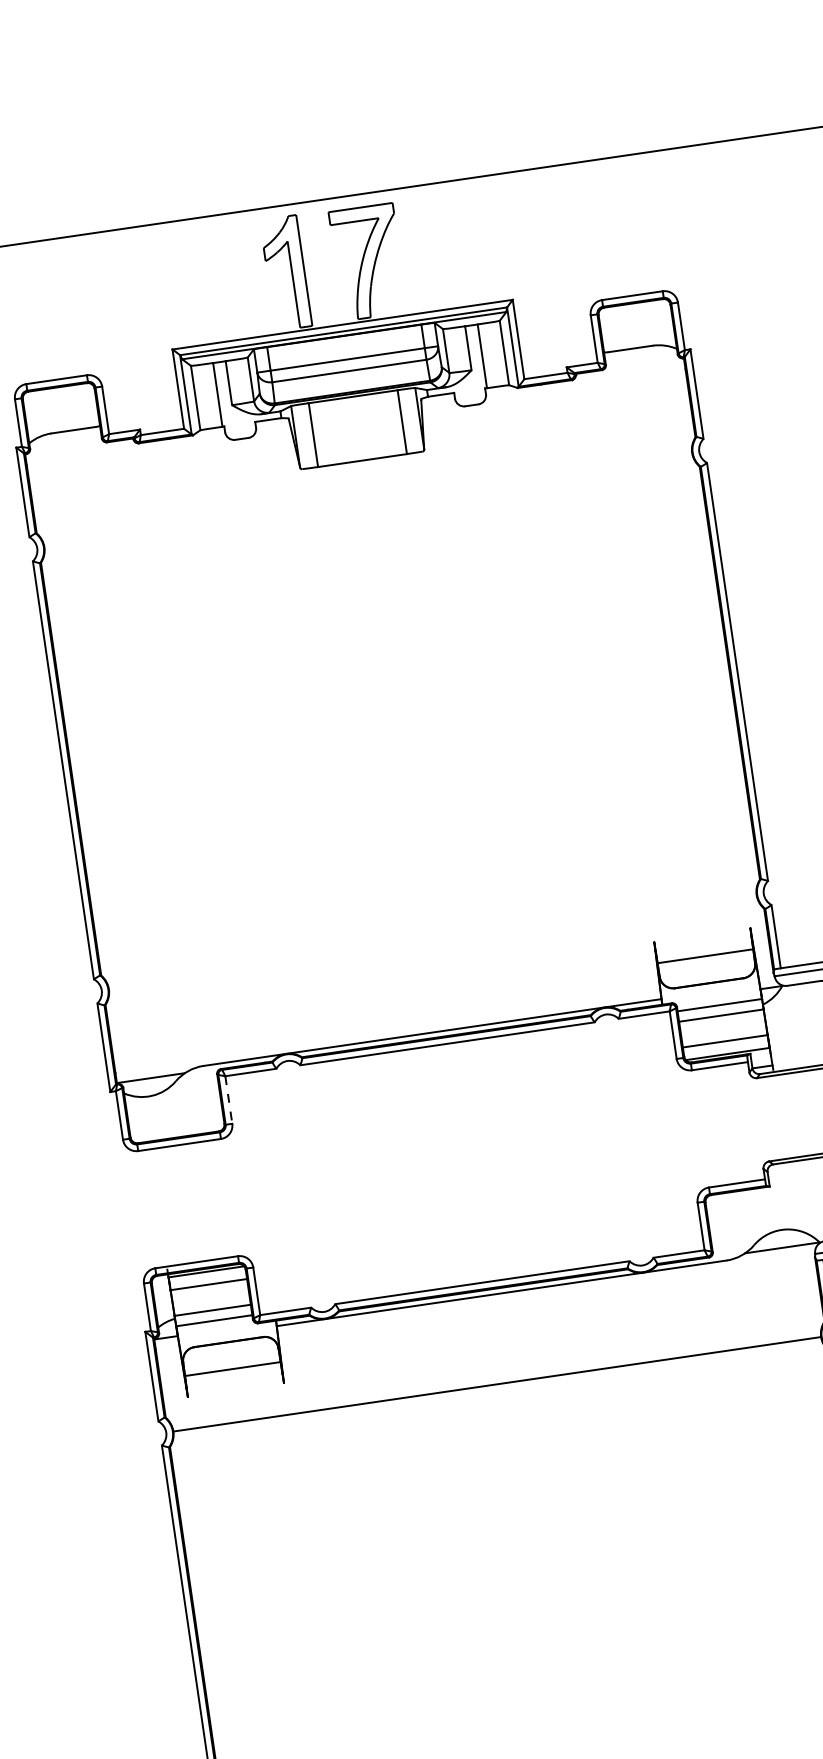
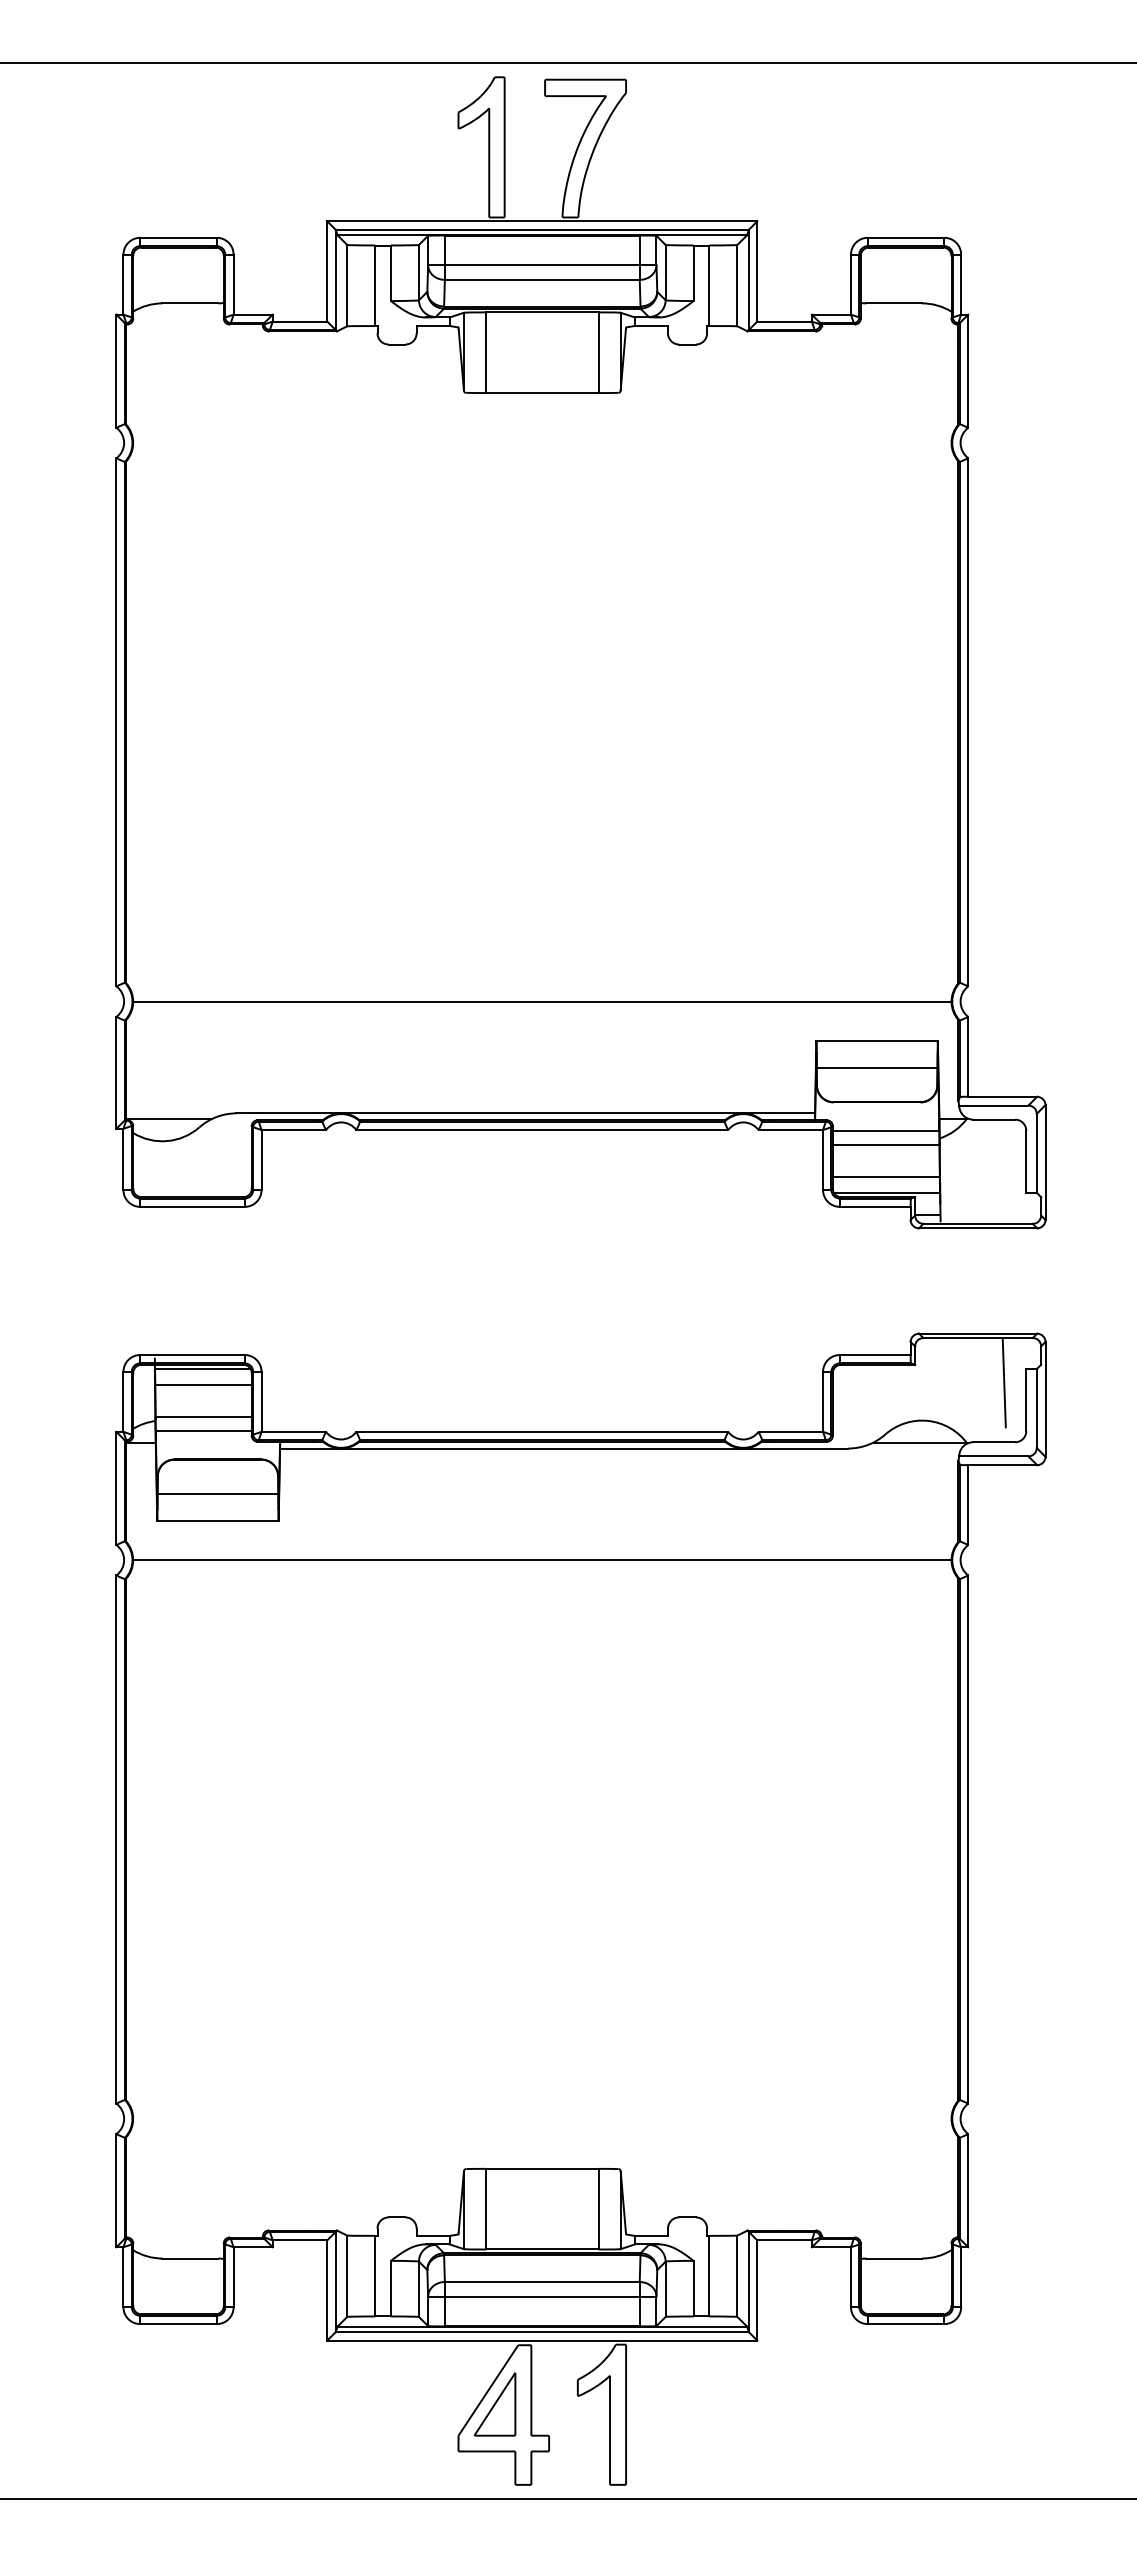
line: (702, 934) -> (877, 1040), added
line: (432, 942) -> (542, 1001), added
line: (228, 1100) -> (261, 1160), dashed -> solid
line: (235, 1391) -> (217, 1521), added

